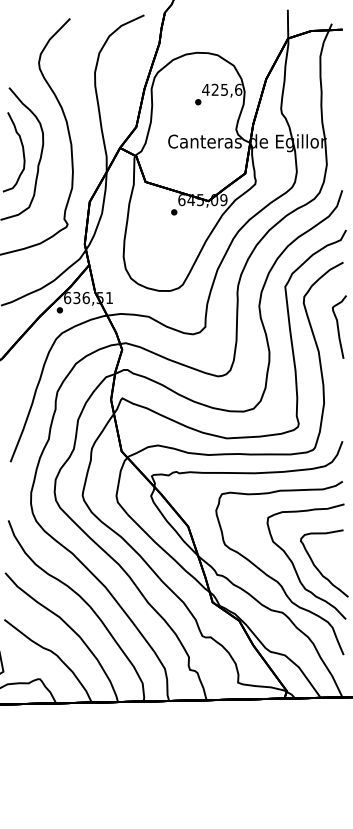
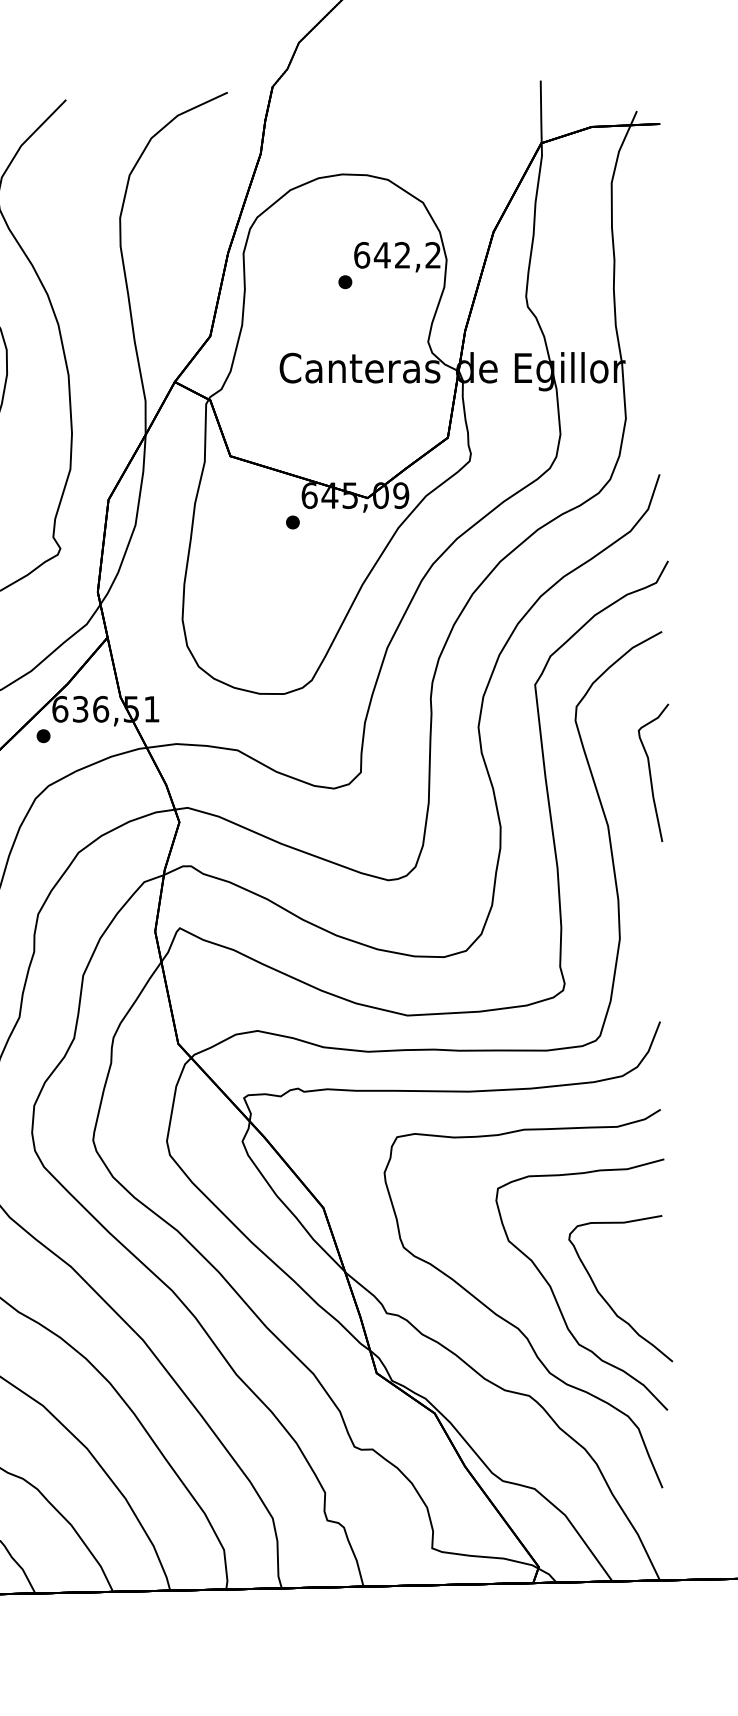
text: (222, 89) -> (398, 254), 425,6 -> 642,2

